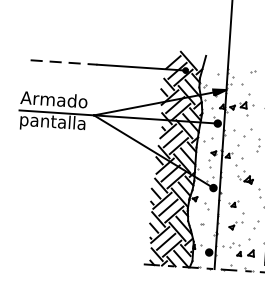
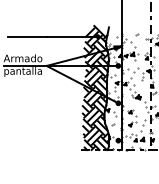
line: (64, 62) -> (27, 36), dashed -> solid

